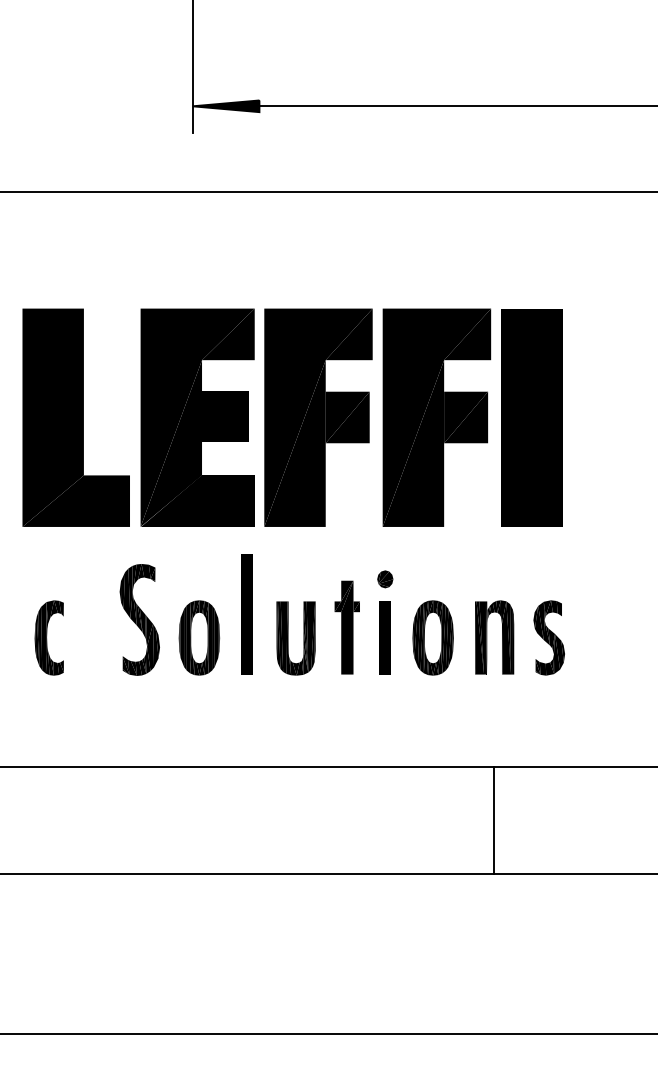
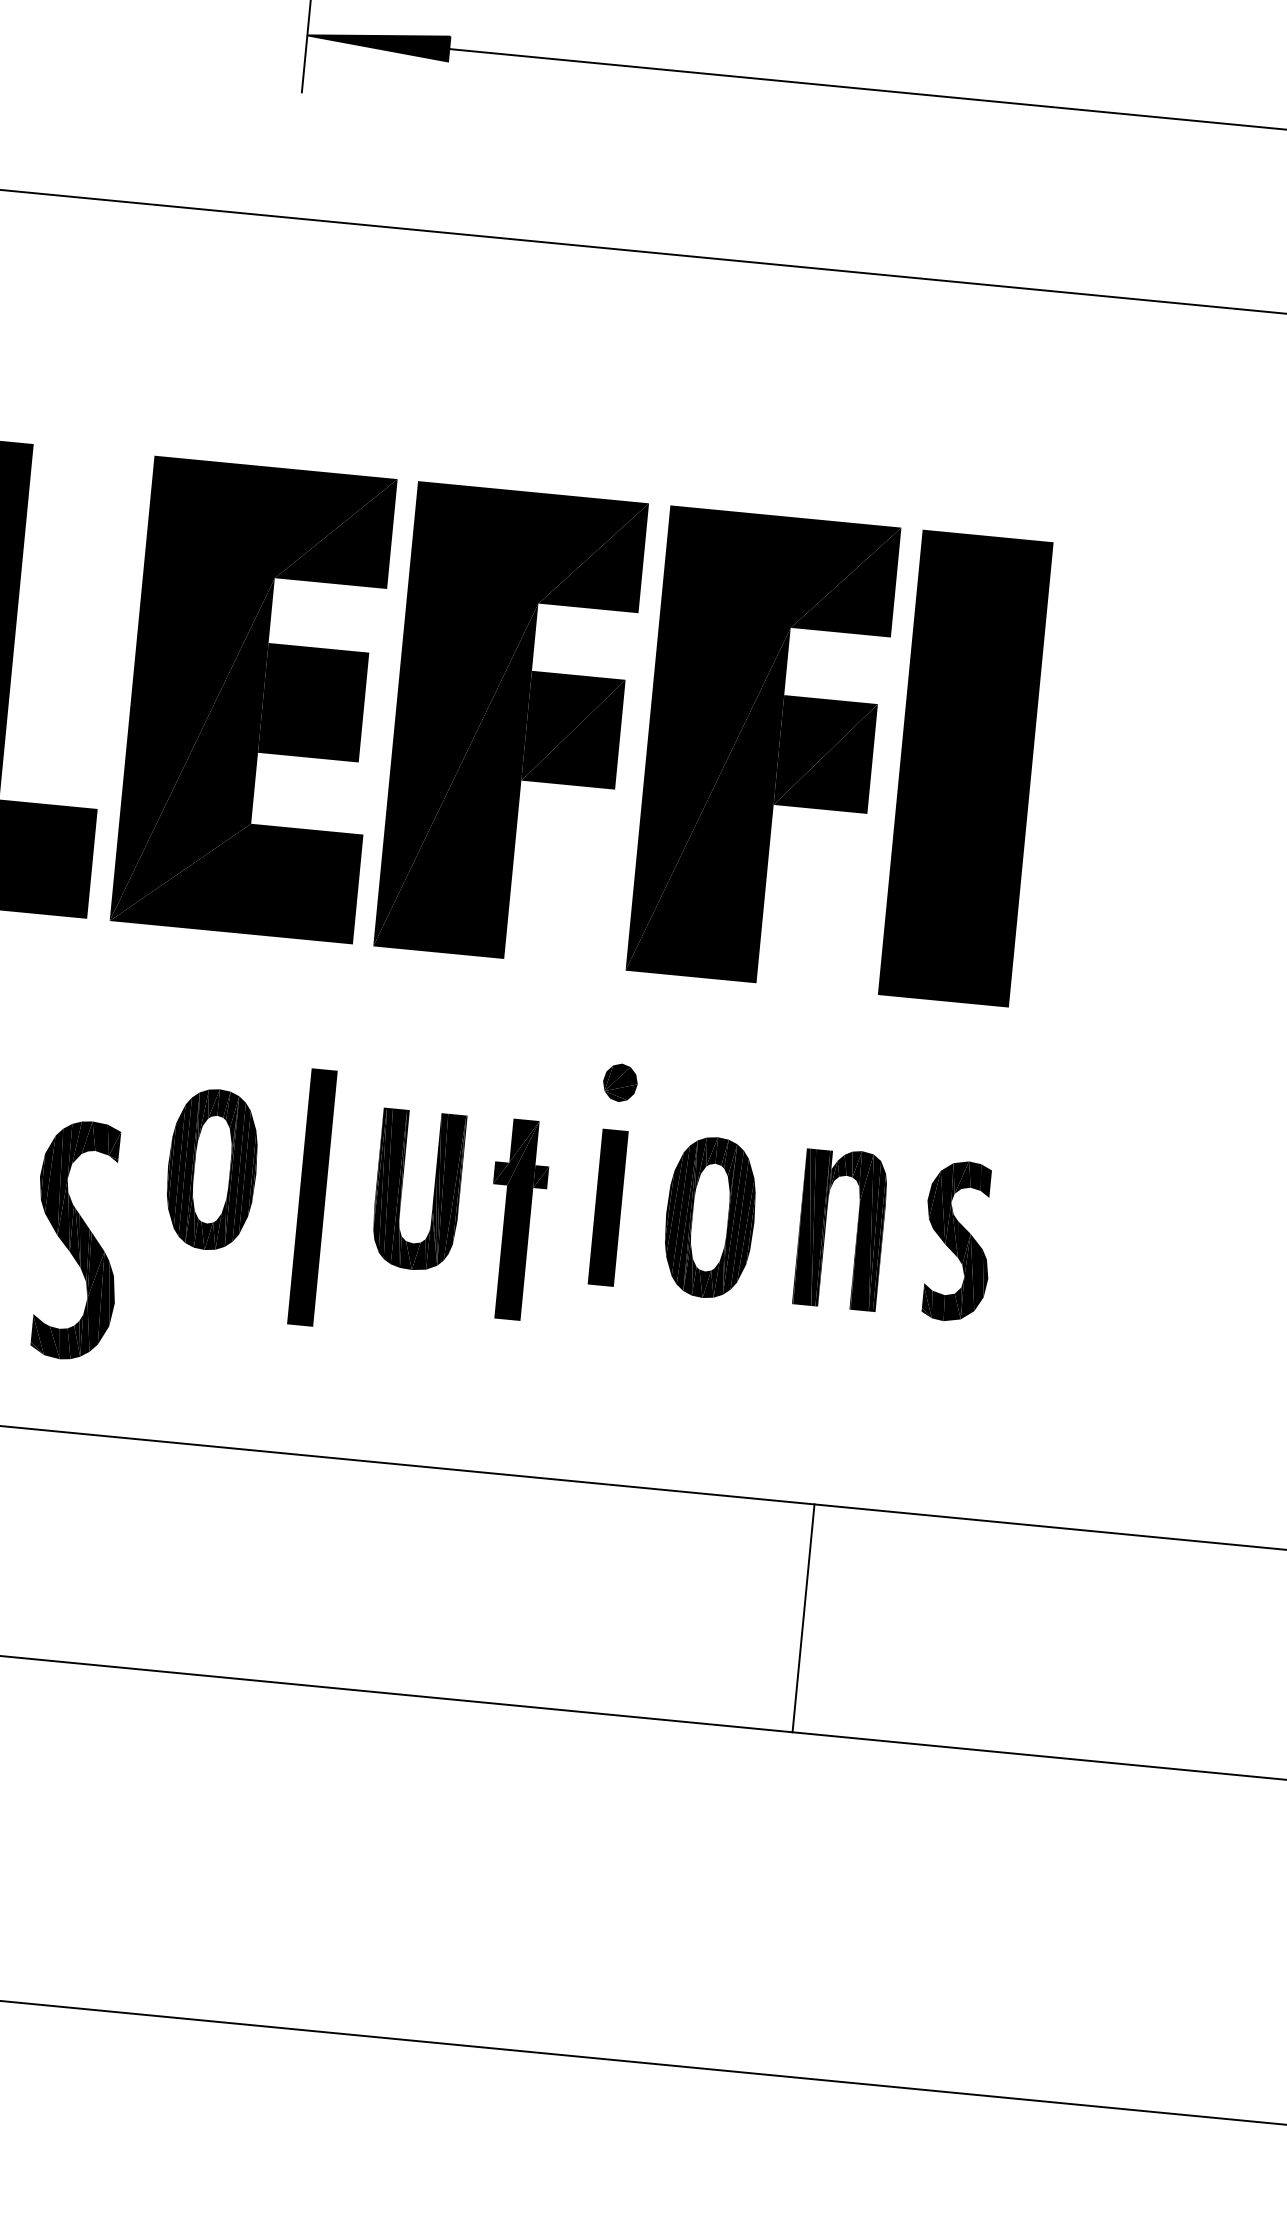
part: (246, 614) -> (310, 1197), moved
part: (139, 619) -> (76, 1239), moved
part: (346, 627) -> (515, 1219), moved

